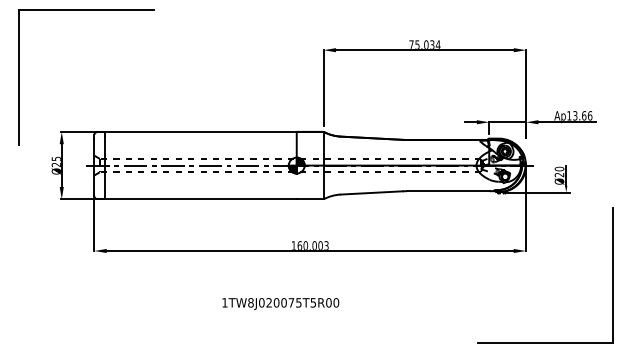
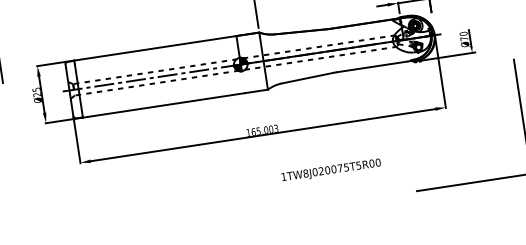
text: (559, 174) -> (464, 38), Ø20 -> Ø70
text: (305, 245) -> (258, 131), 160.003 -> 165.003
text: (280, 304) -> (331, 171), moved

